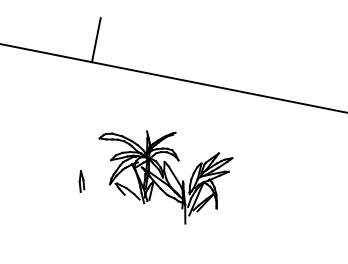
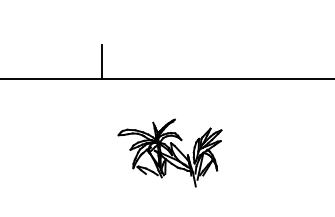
part: (81, 181) -> (111, 170), removed

